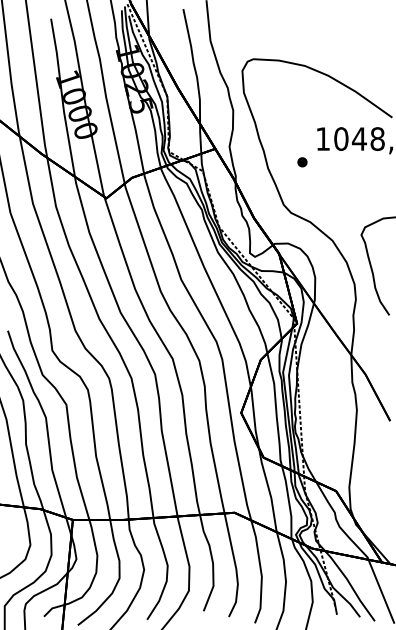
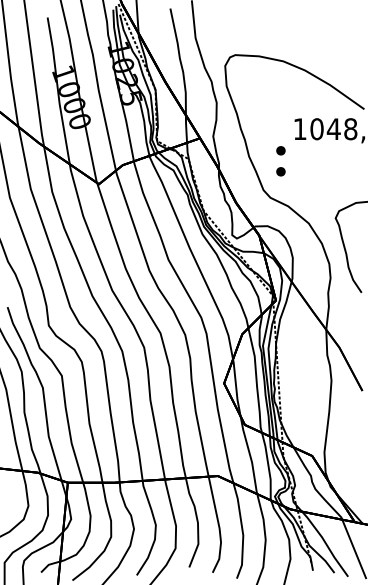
part: (301, 184) -> (280, 171), added

